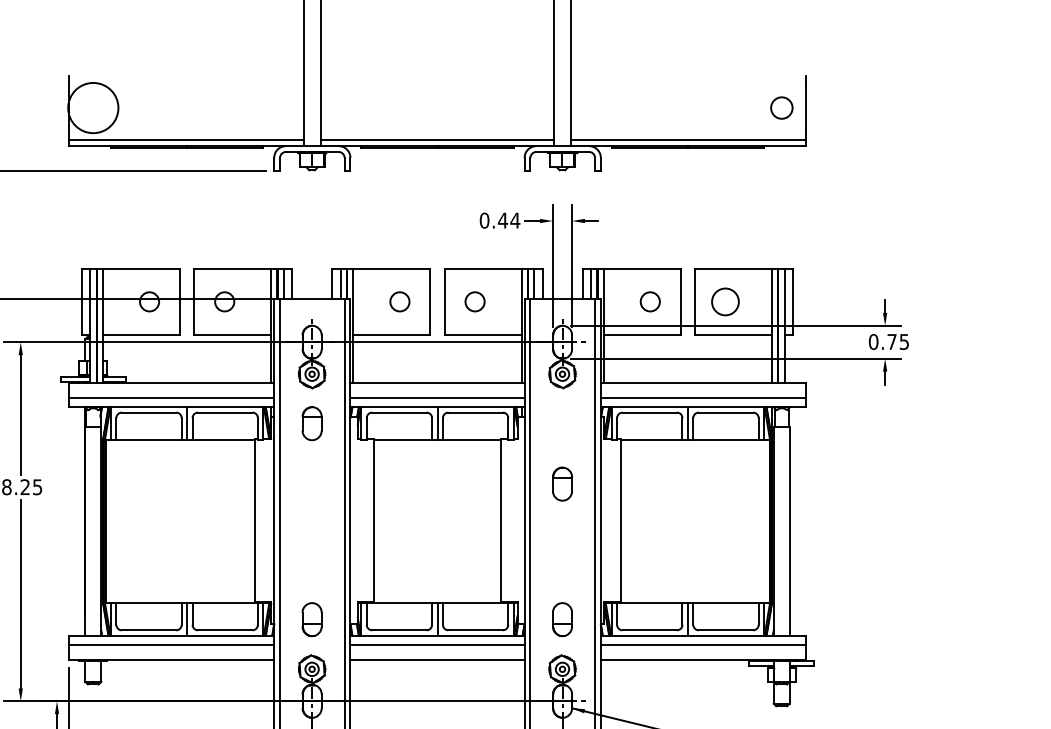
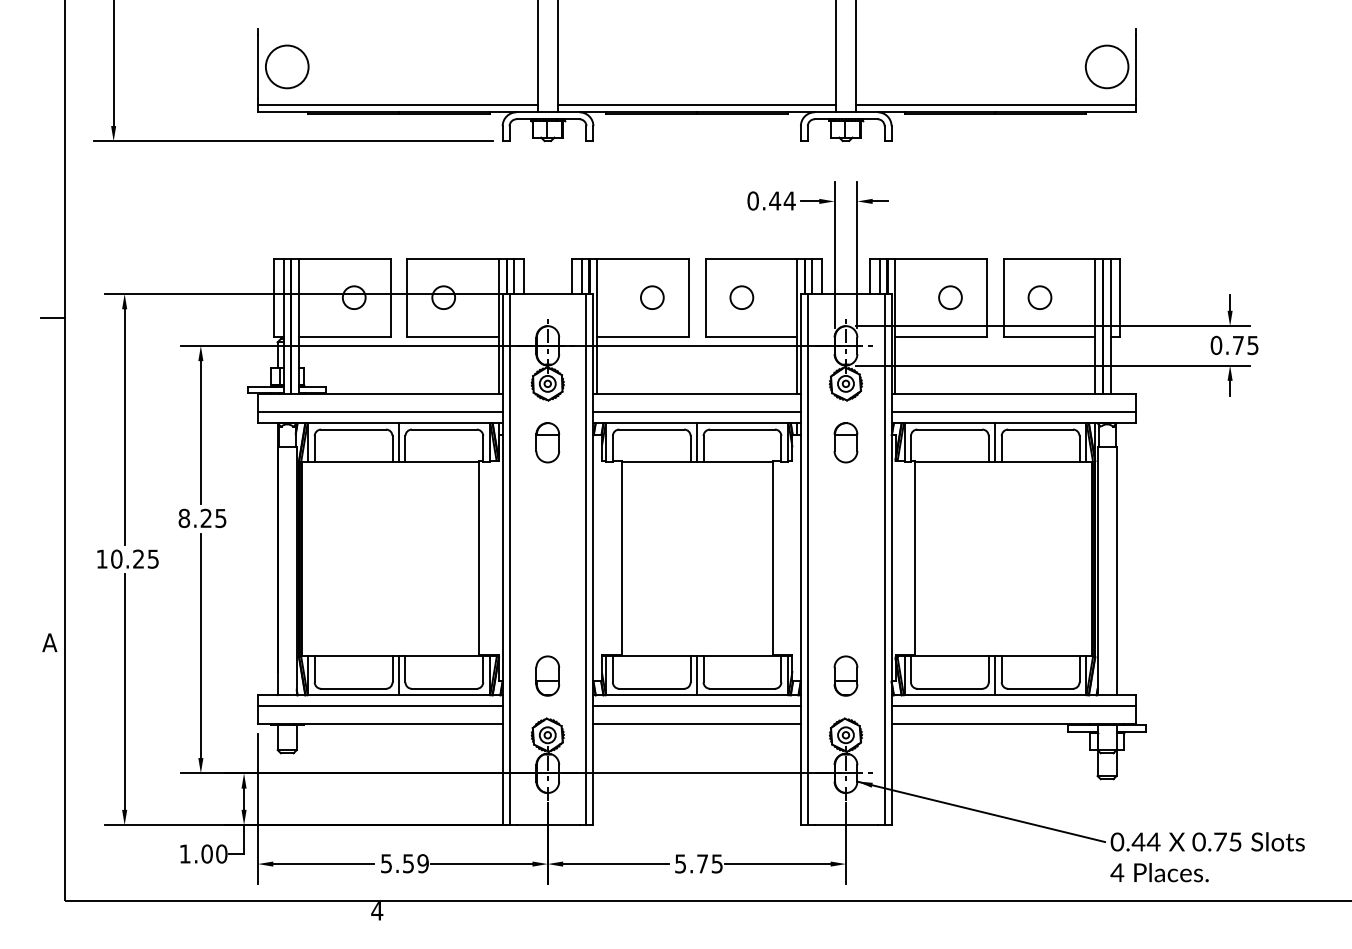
circle: (92, 107) -> (286, 66), size x0.71
circle: (781, 107) -> (1106, 66), size x1.67
circle: (725, 301) -> (1039, 297), size x0.71
part: (562, 483) -> (845, 442), moved

